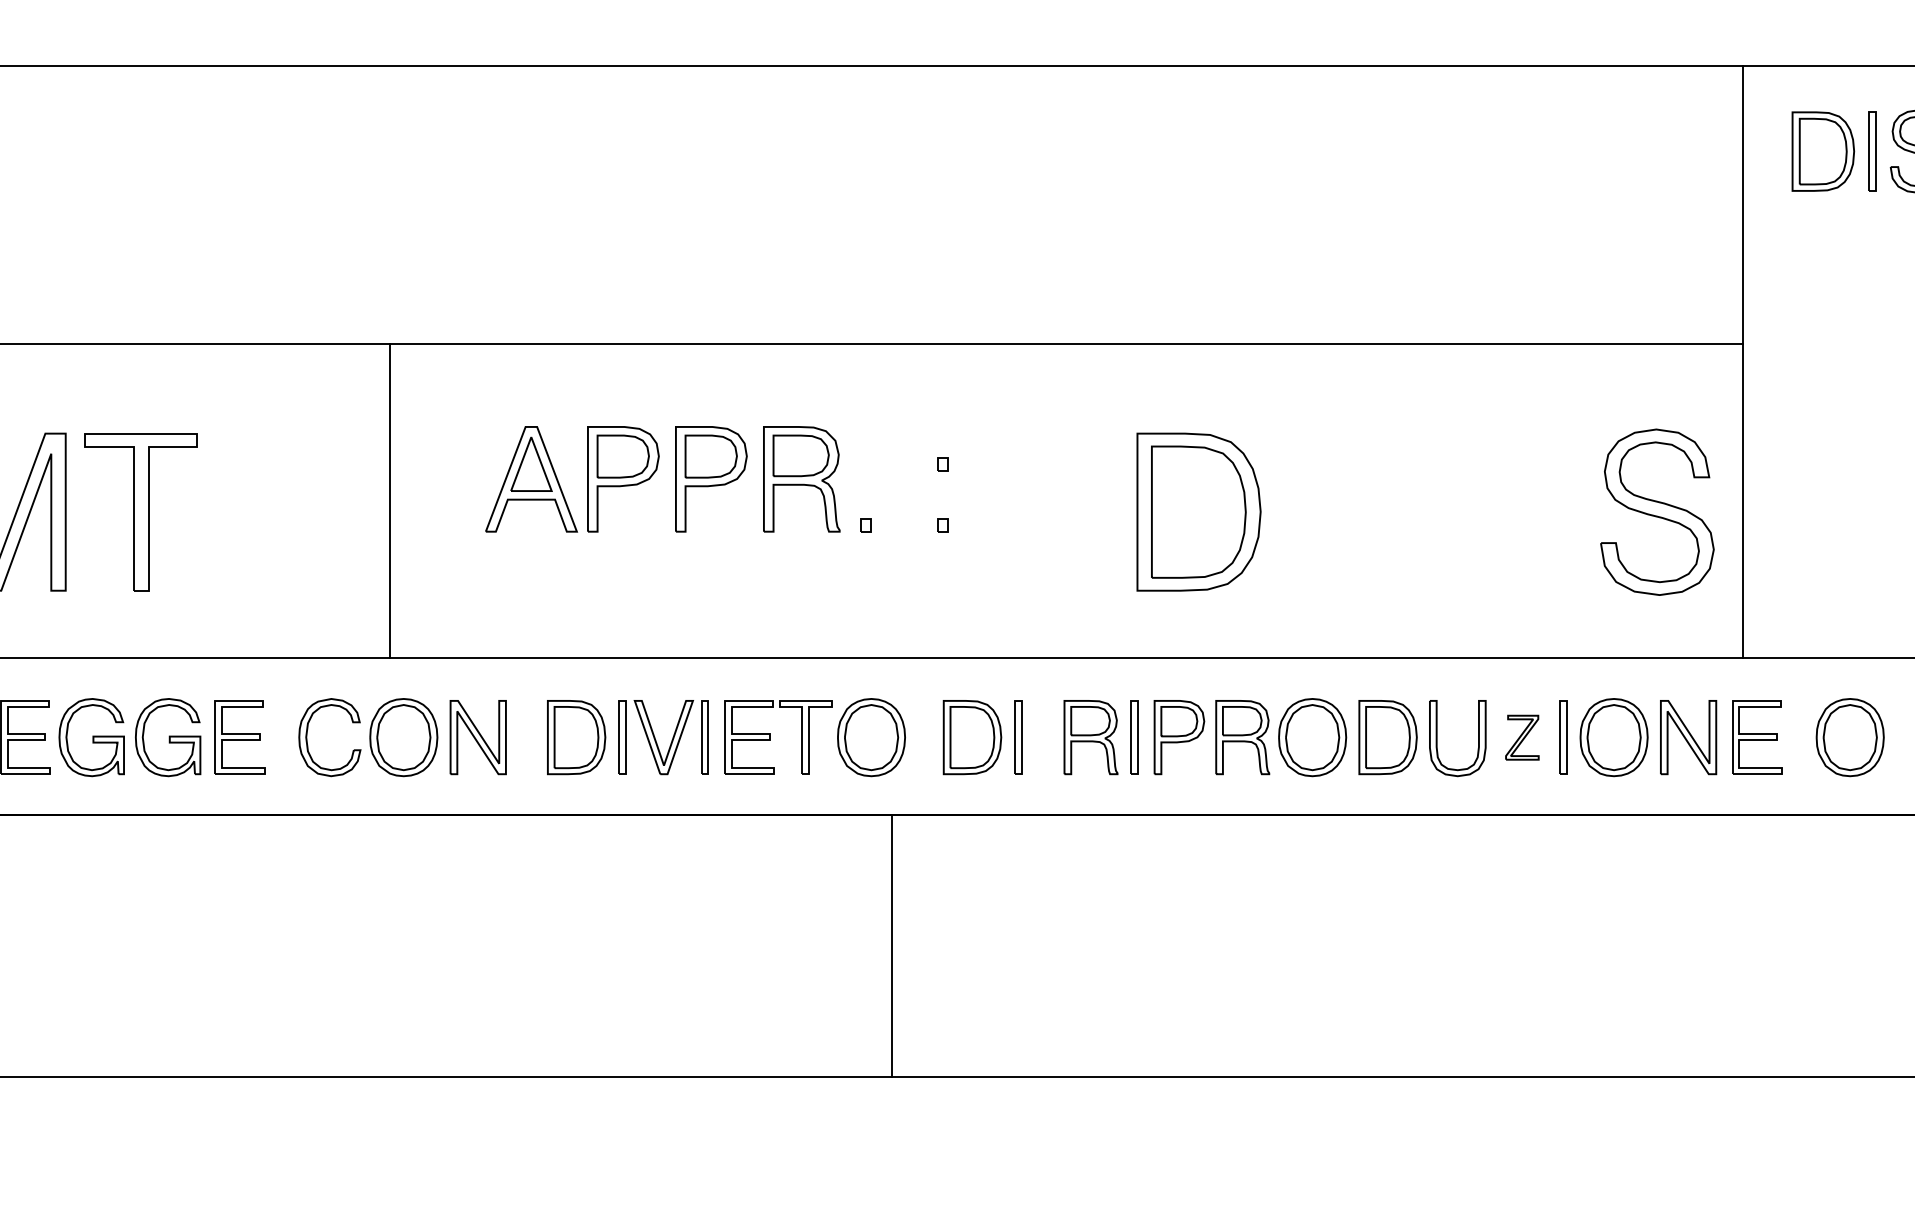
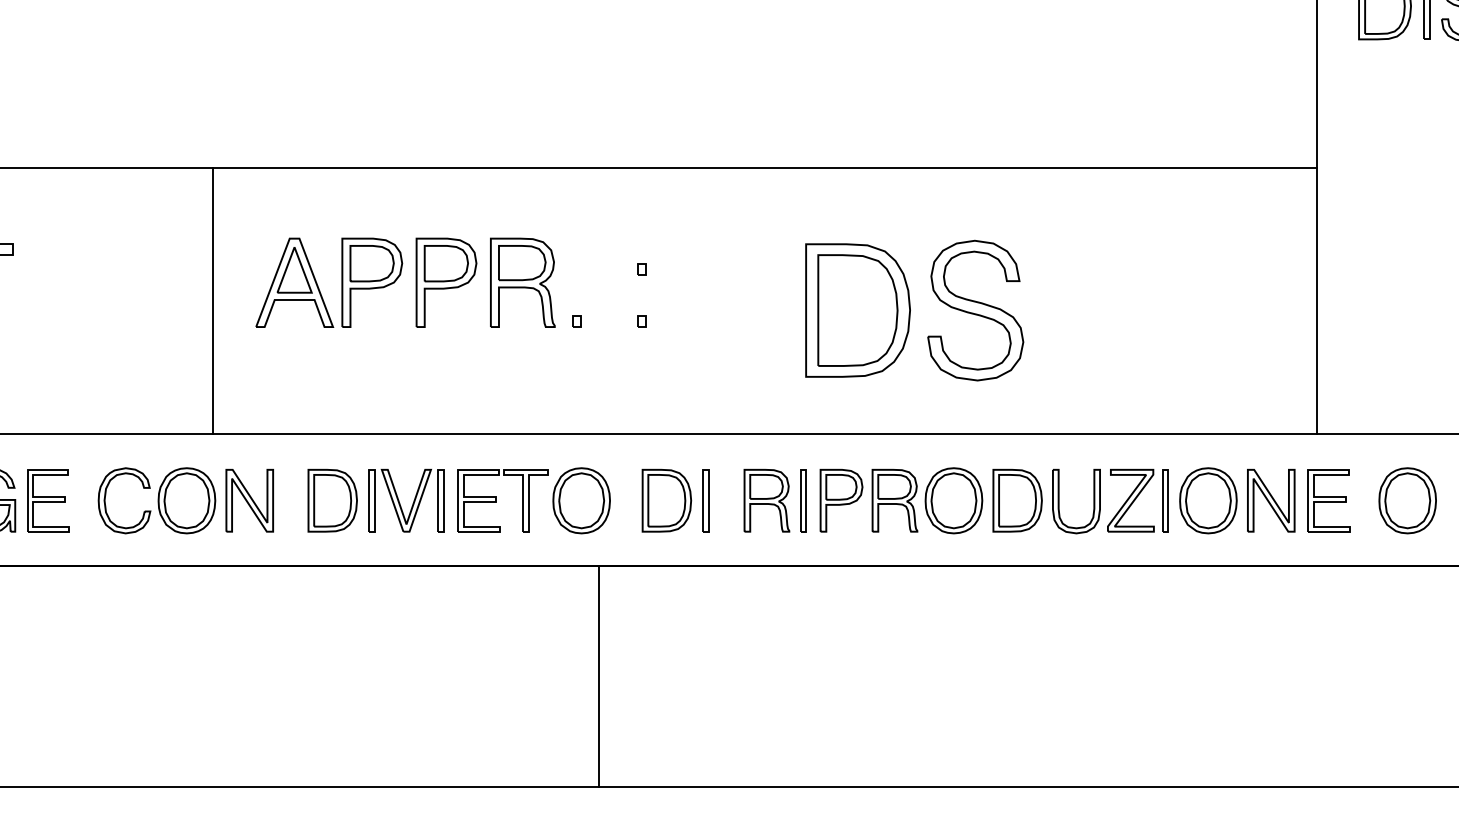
line: (390, 500) -> (212, 300), moved
part: (1657, 511) -> (975, 309), moved
part: (1522, 737) -> (1131, 500), size x1.67

